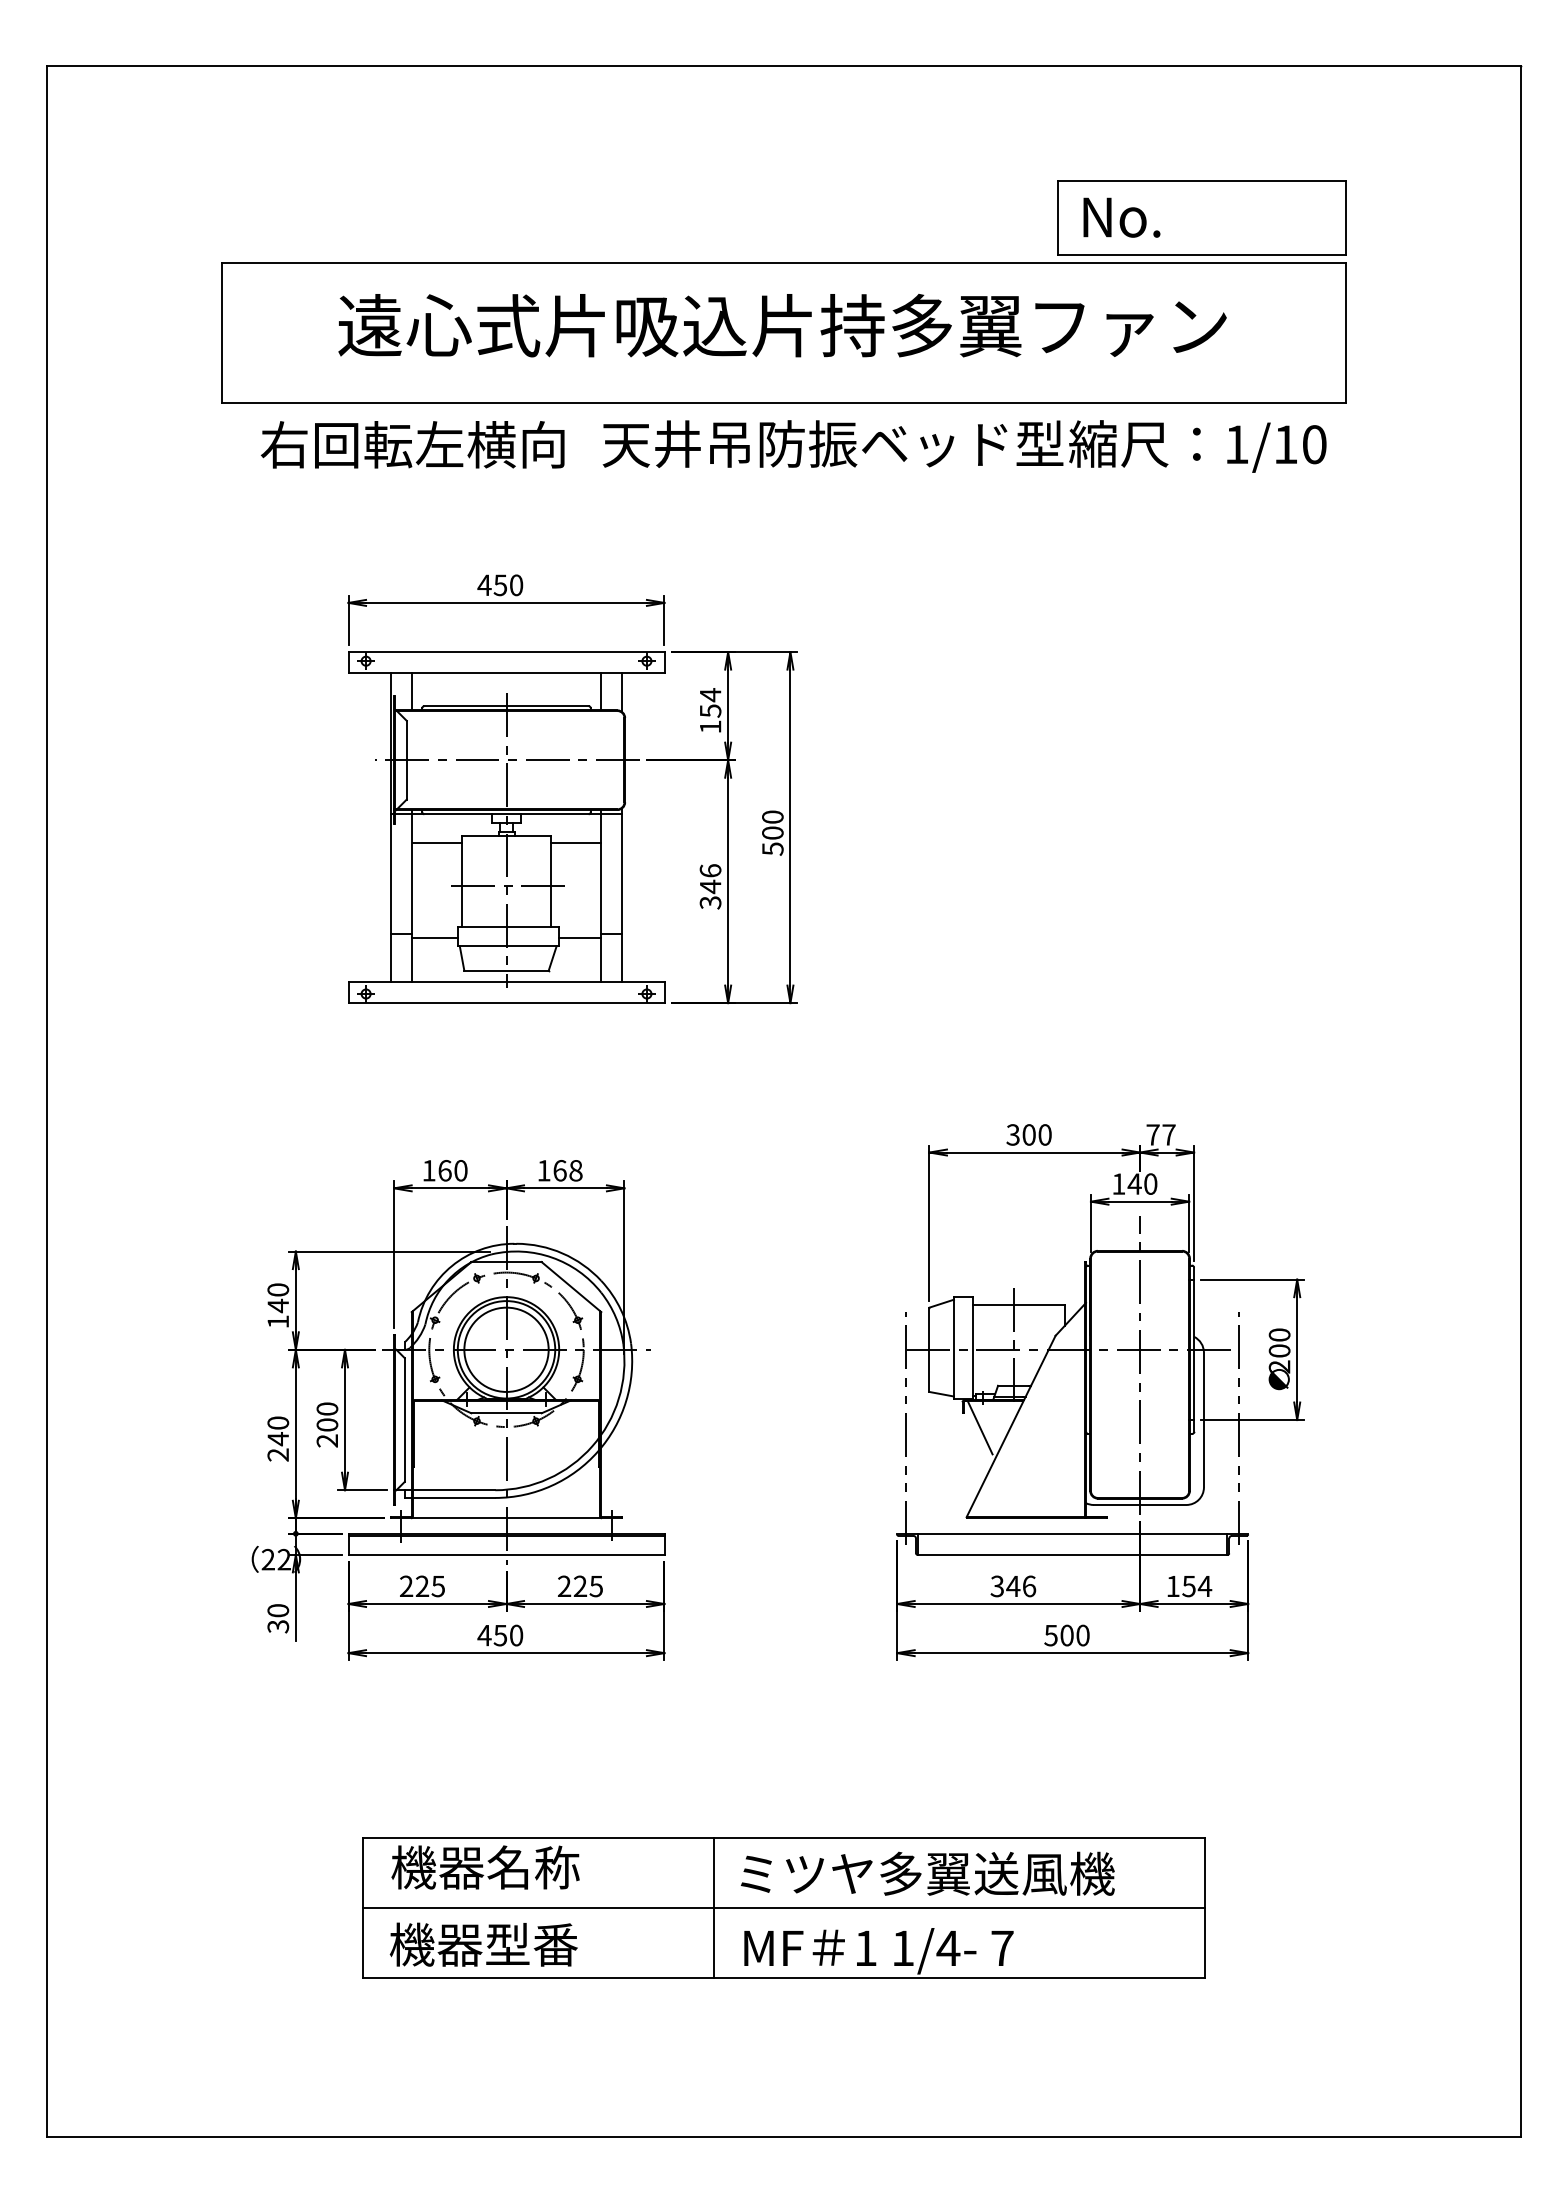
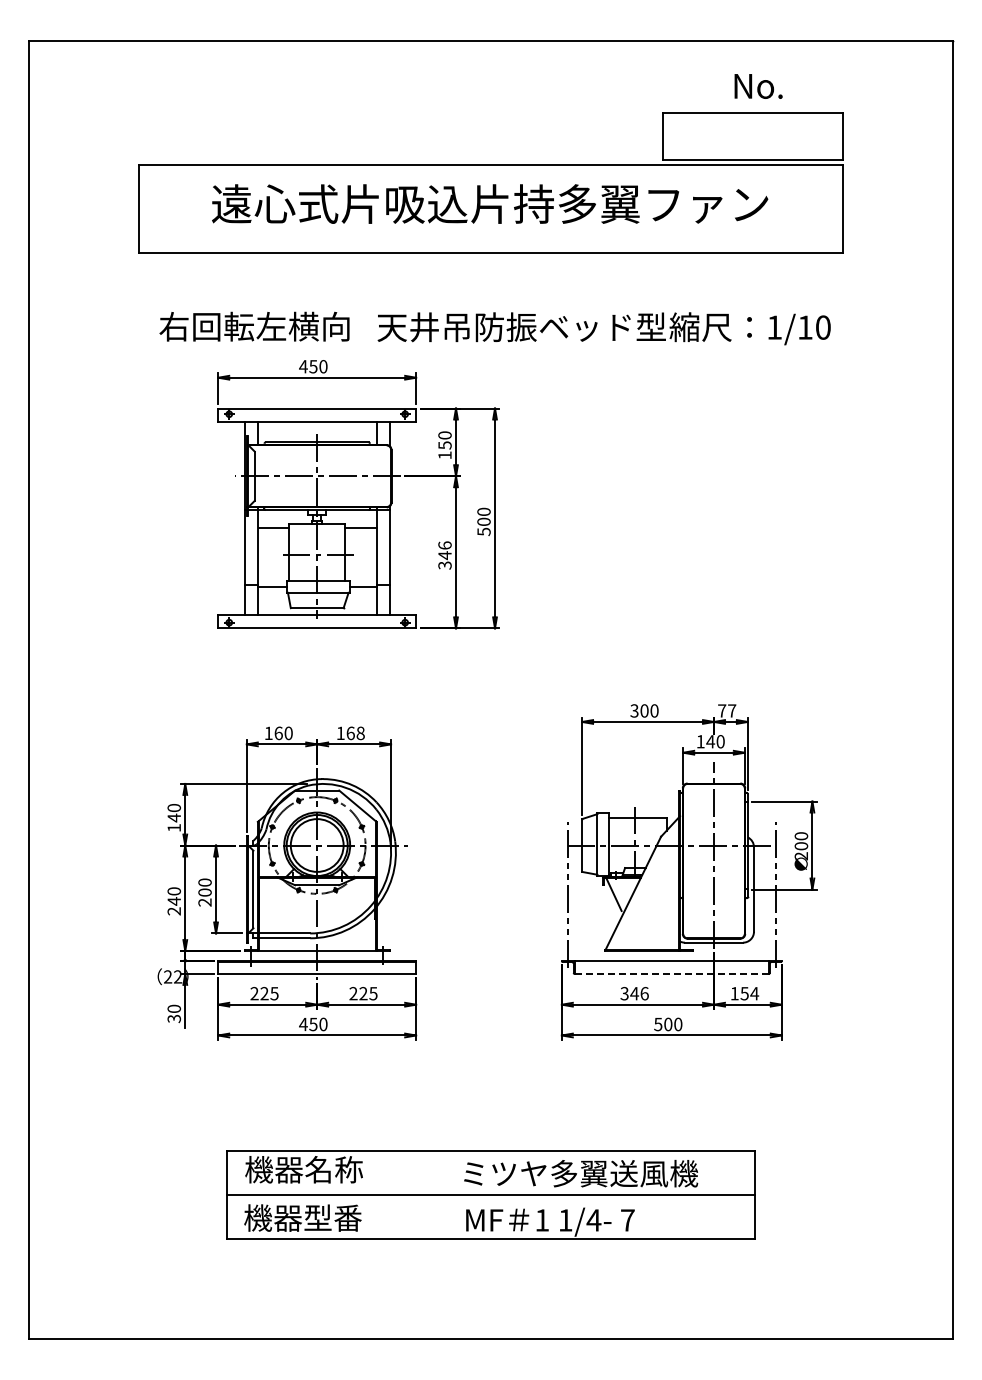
text: (1121, 217) -> (758, 86), moved
text: (412, 444) -> (254, 326), moved
text: (963, 446) -> (603, 328), moved
text: (709, 695) -> (444, 435), 154 -> 150
line: (1072, 1554) -> (671, 973), solid -> dashed
line: (714, 1907) -> (447, 1194), removed

